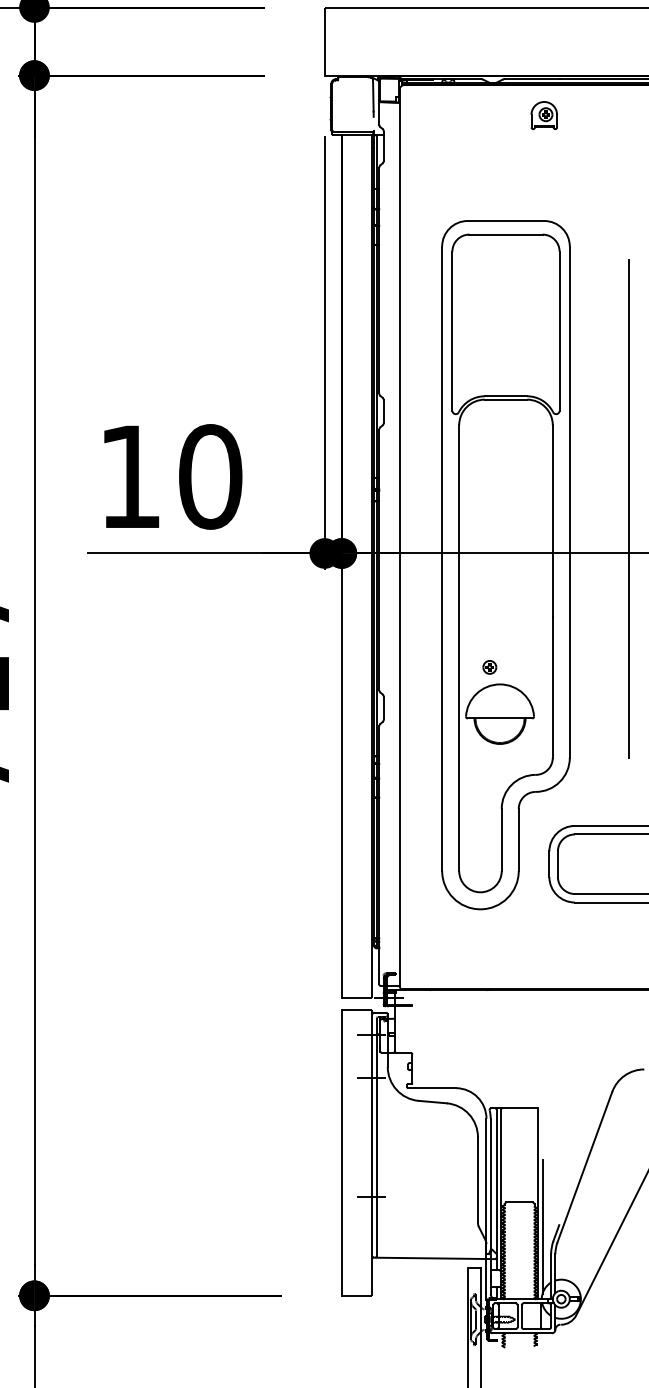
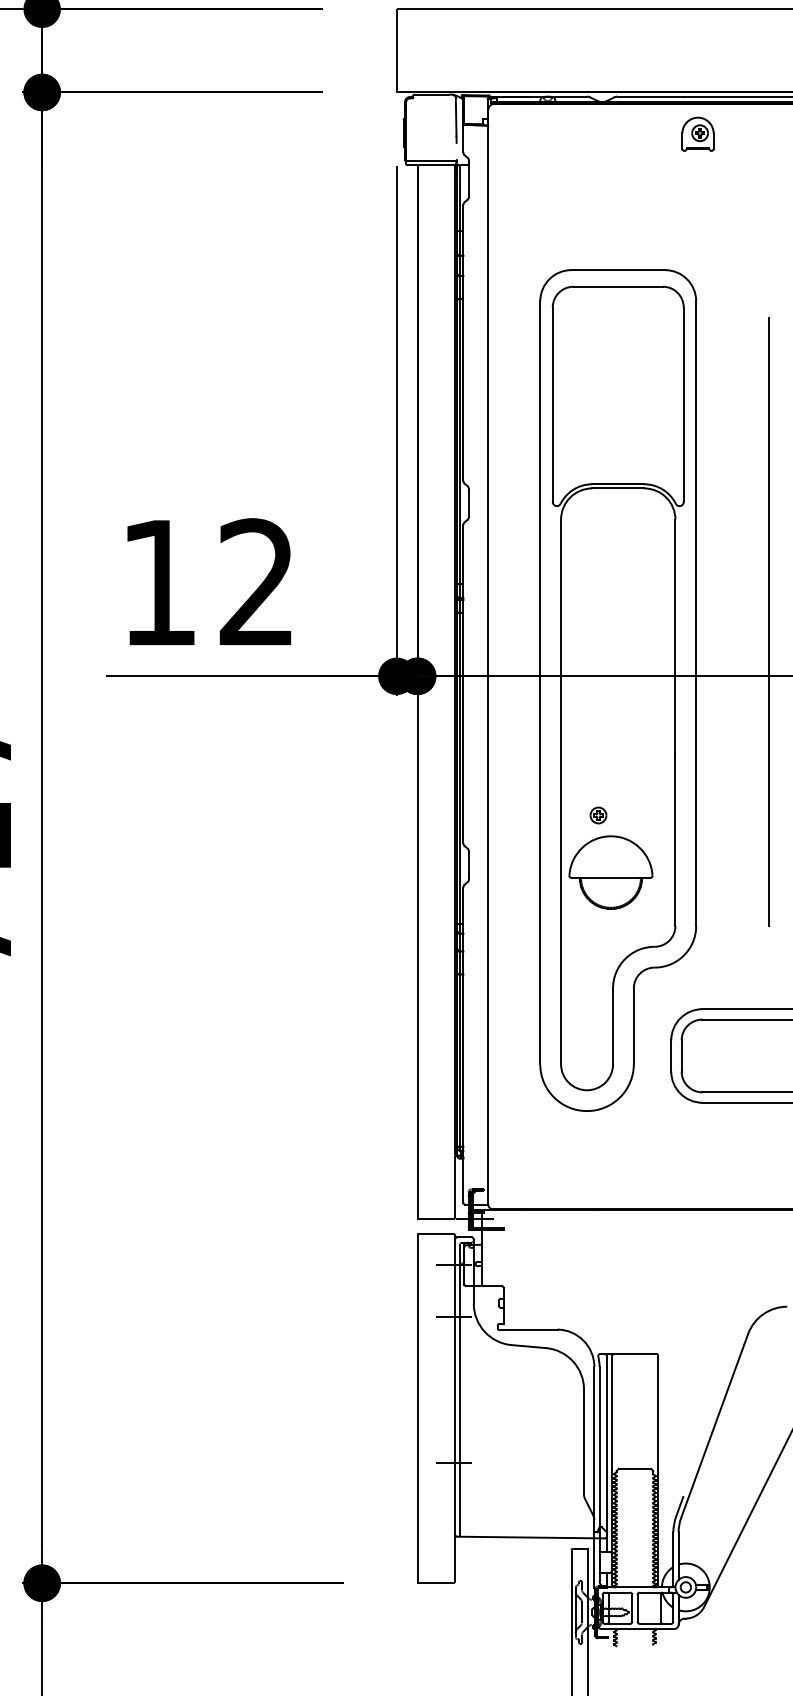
part: (543, 114) -> (697, 133), moved
text: (210, 476) -> (257, 582), 10 -> 12
line: (543, 1226) -> (663, 1498), removed

